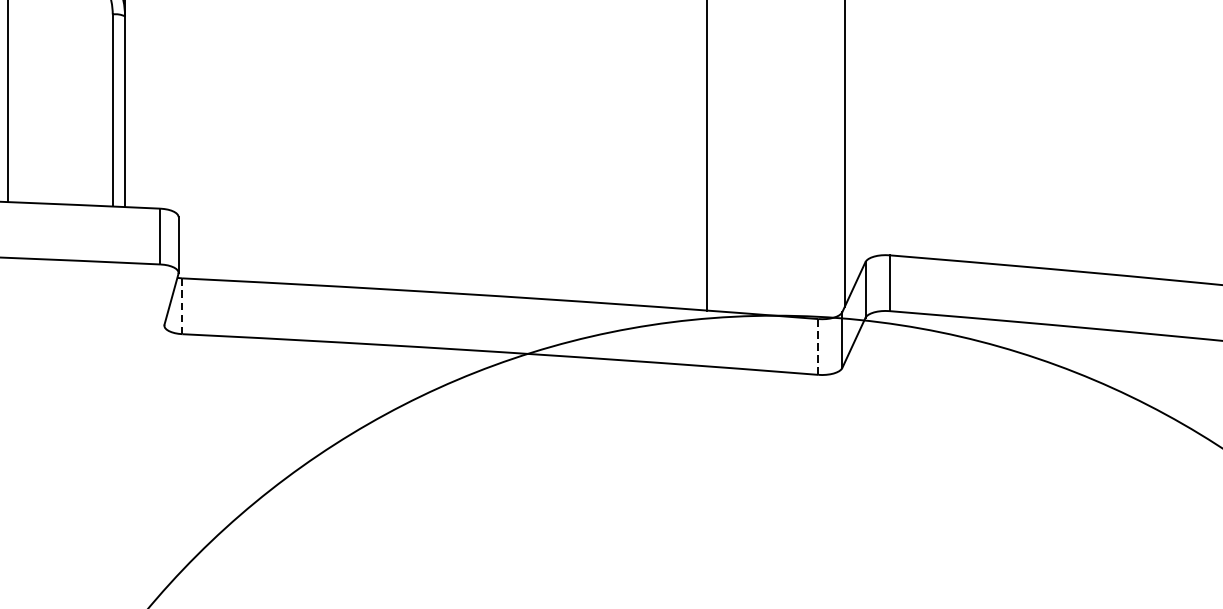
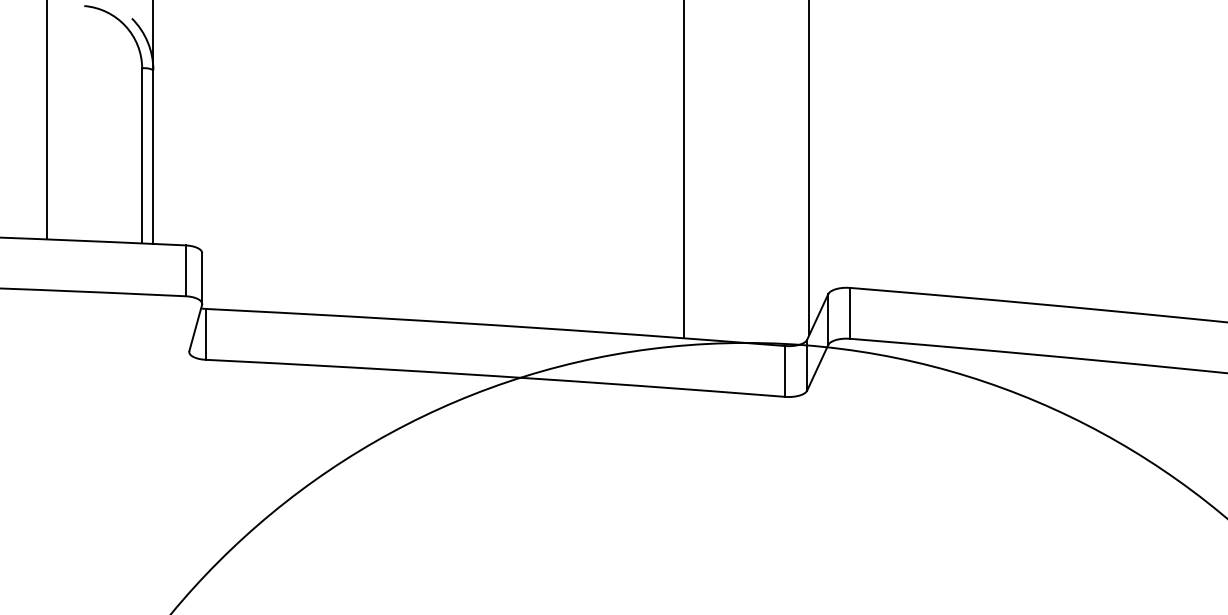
line: (182, 306) -> (205, 334), dashed -> solid
line: (818, 345) -> (785, 370), dashed -> solid

